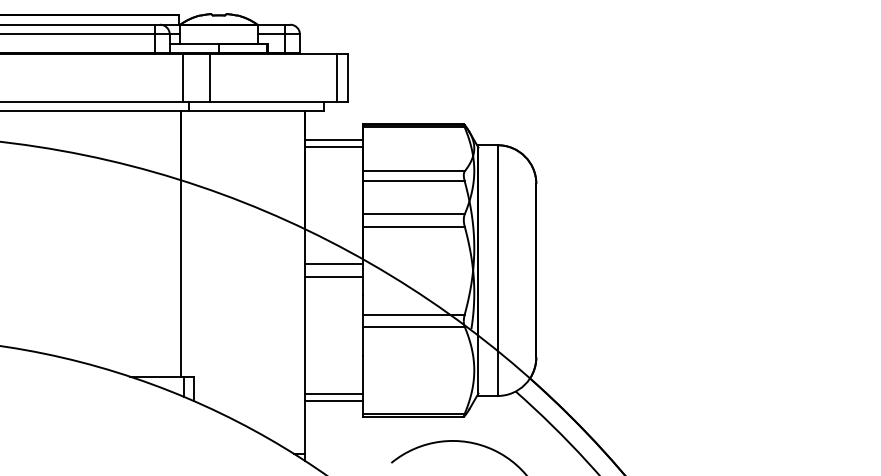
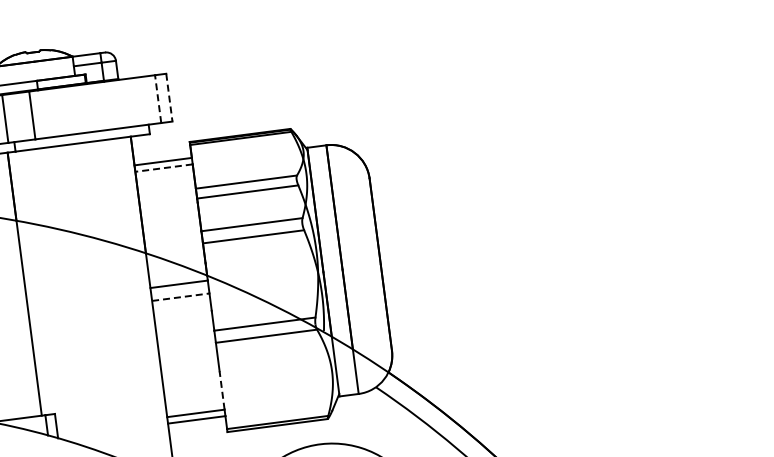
line: (336, 77) -> (157, 98), solid -> dashed
line: (348, 78) -> (169, 98), solid -> dashed
line: (333, 146) -> (163, 167), solid -> dashed
line: (333, 277) -> (180, 297), solid -> dashed
line: (362, 374) -> (221, 390), solid -> dashed

